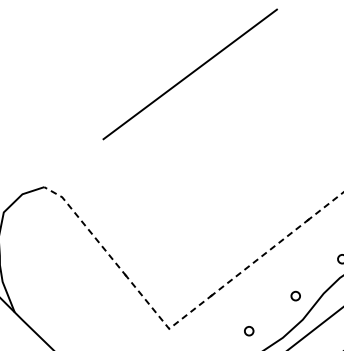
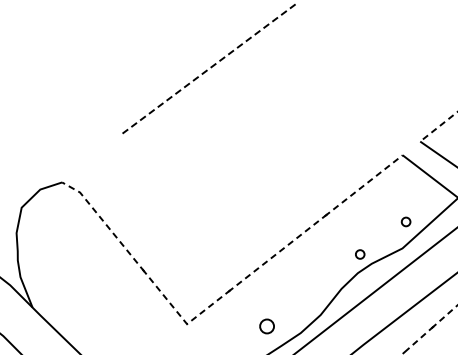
line: (189, 75) -> (207, 70), solid -> dashed
circle: (295, 296) -> (313, 291), removed
circle: (248, 331) -> (266, 326), size x1.6

